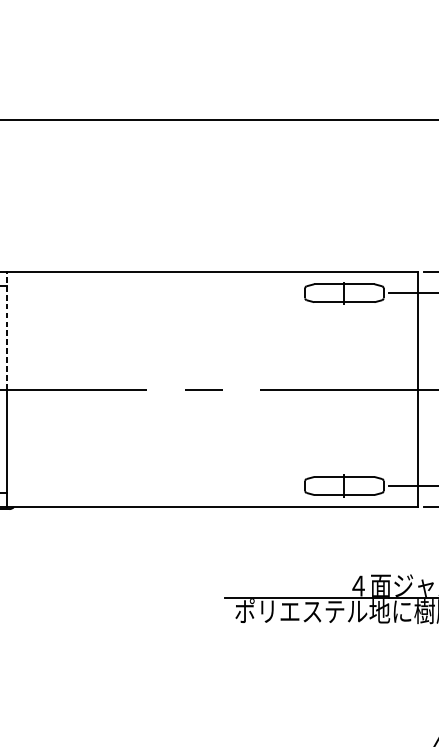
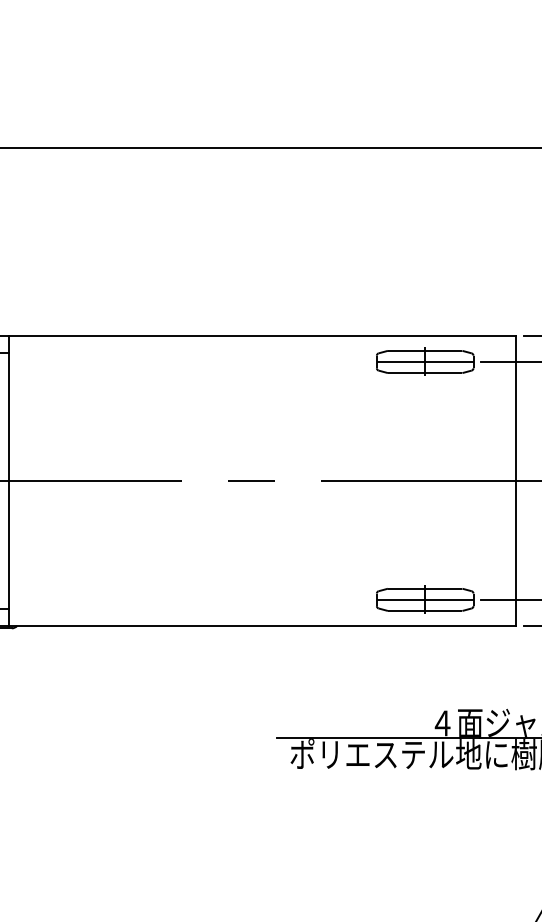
line: (343, 292) -> (424, 361), added
line: (6, 330) -> (8, 408), dashed -> solid
line: (343, 485) -> (424, 599), added

